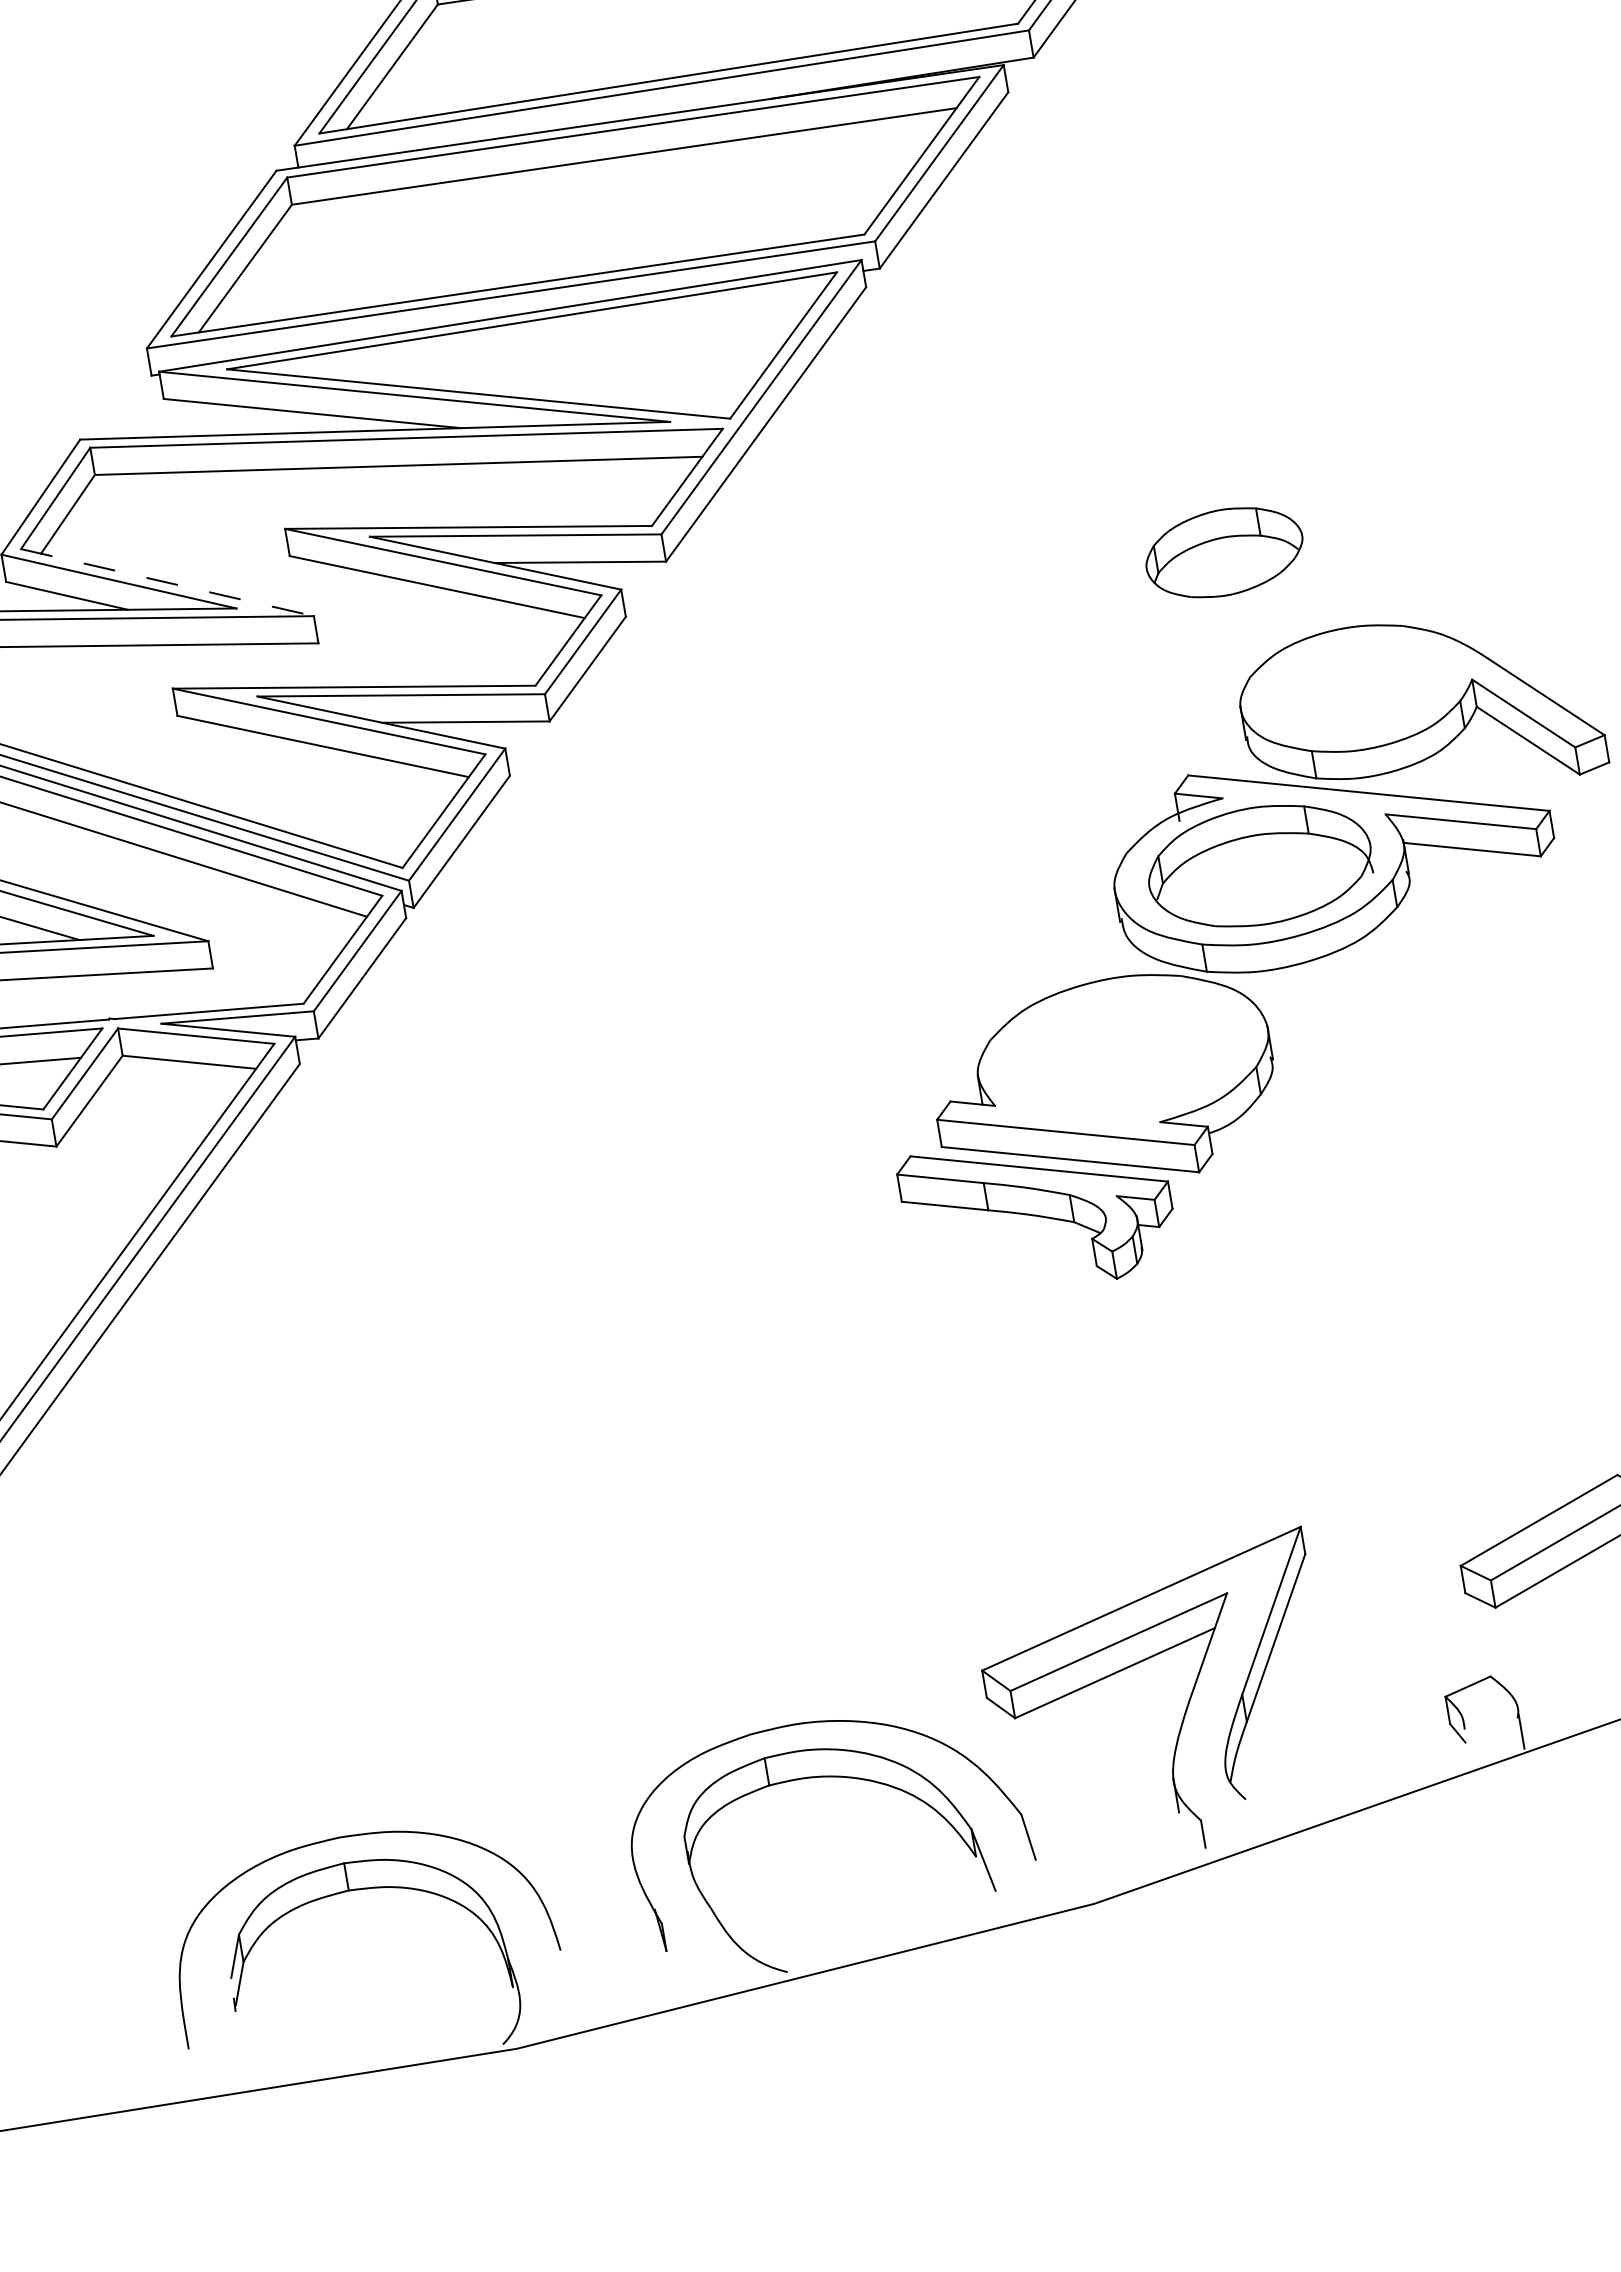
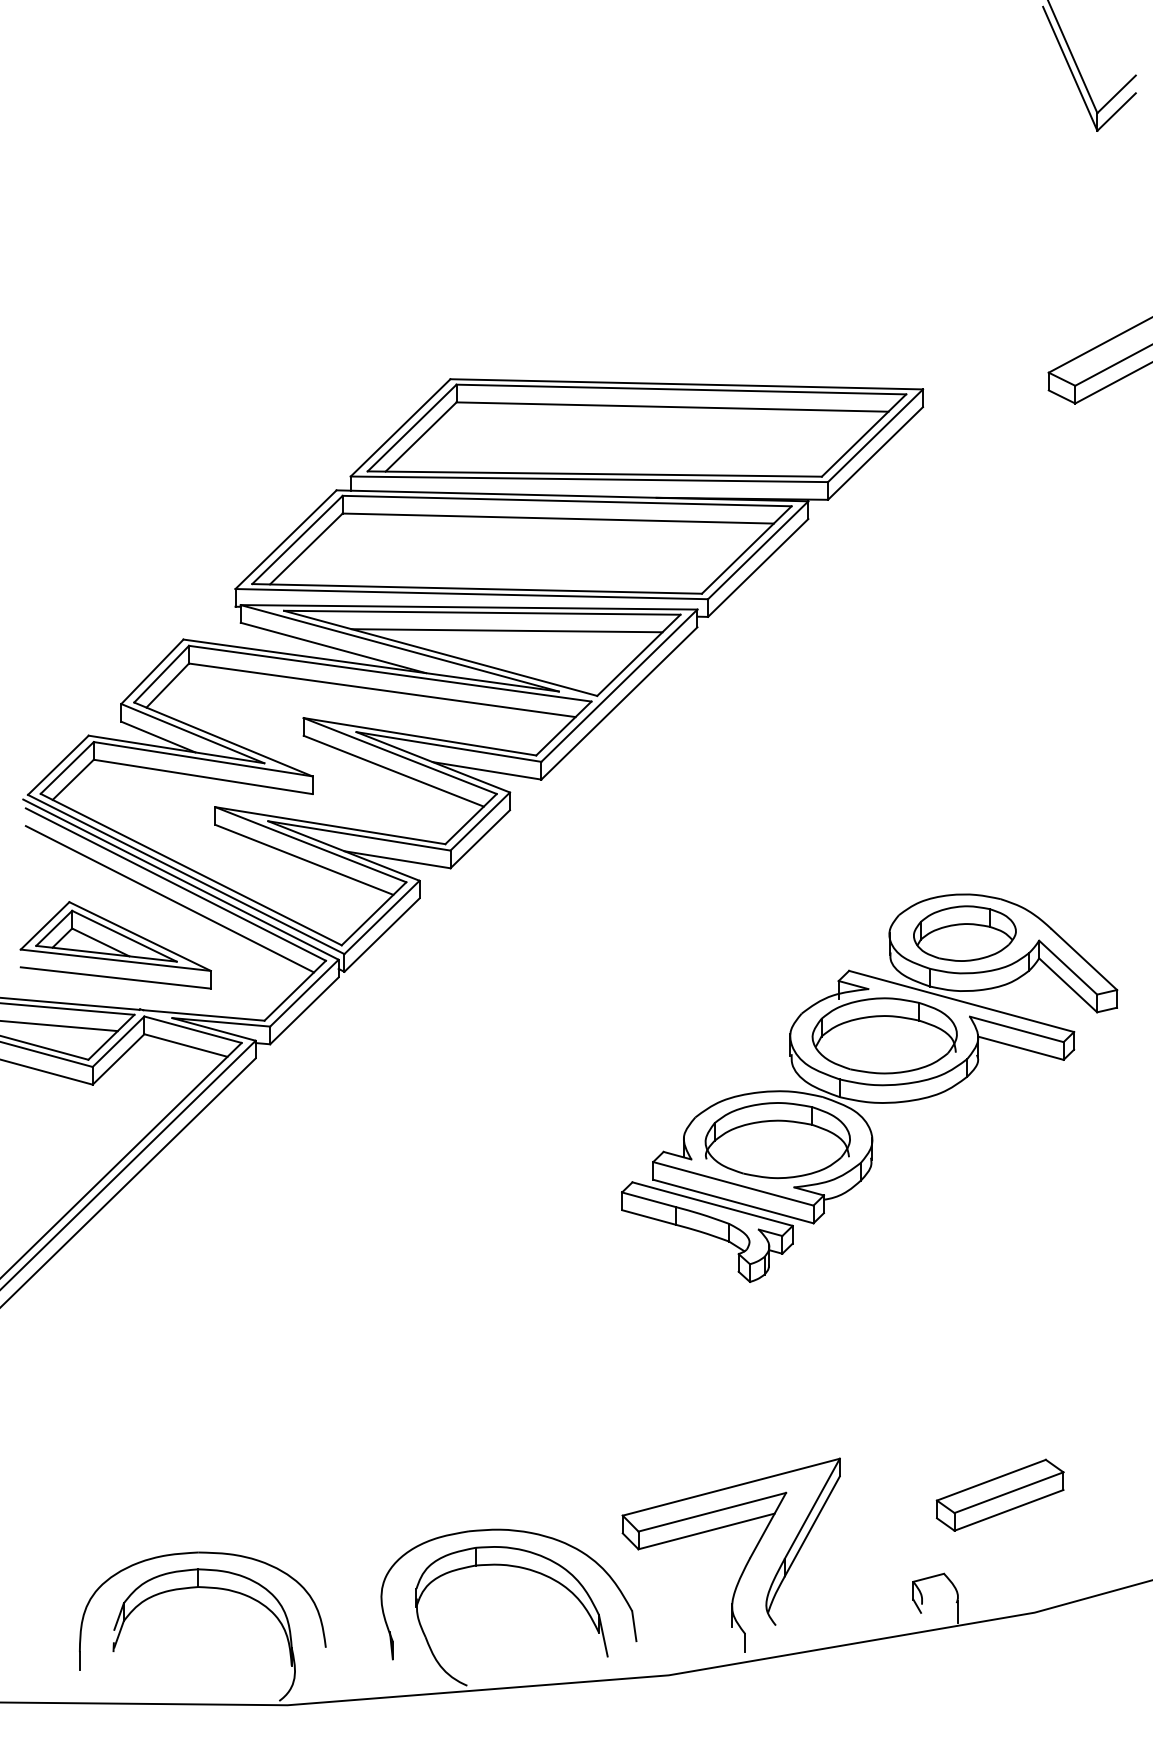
line: (573, 341) -> (506, 630), added
part: (1223, 552) -> (964, 933), moved
line: (167, 582) -> (223, 739), dashed -> solid
part: (1122, 1054) -> (777, 1140), added

